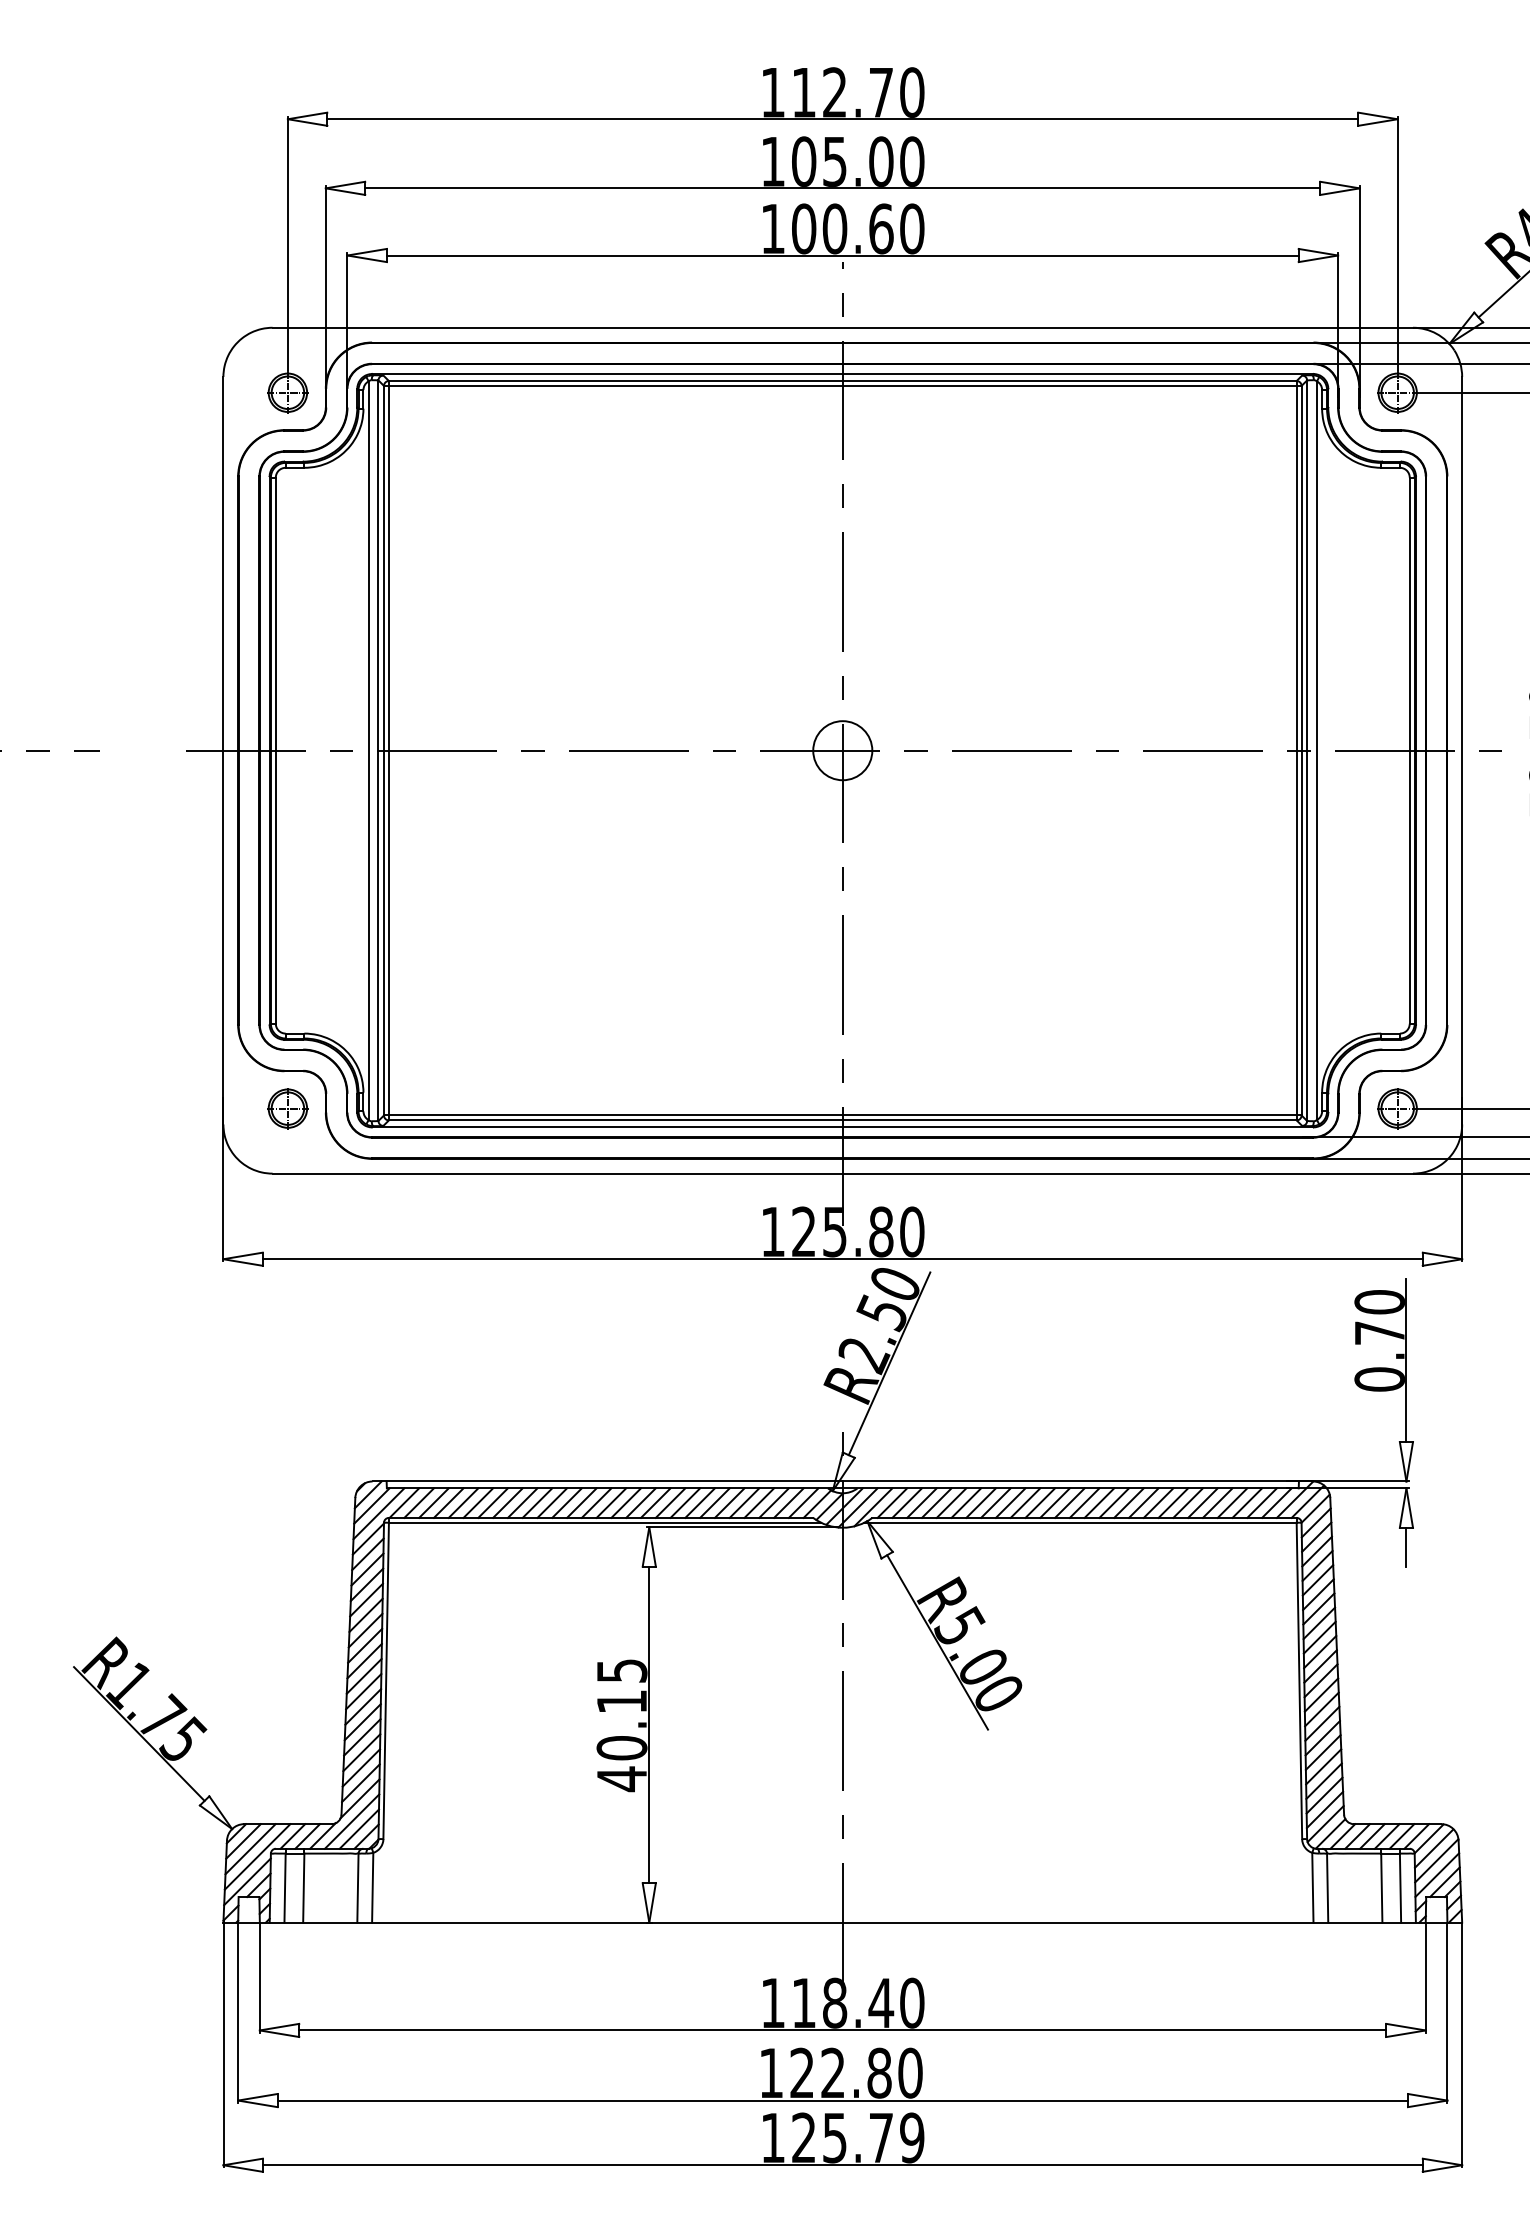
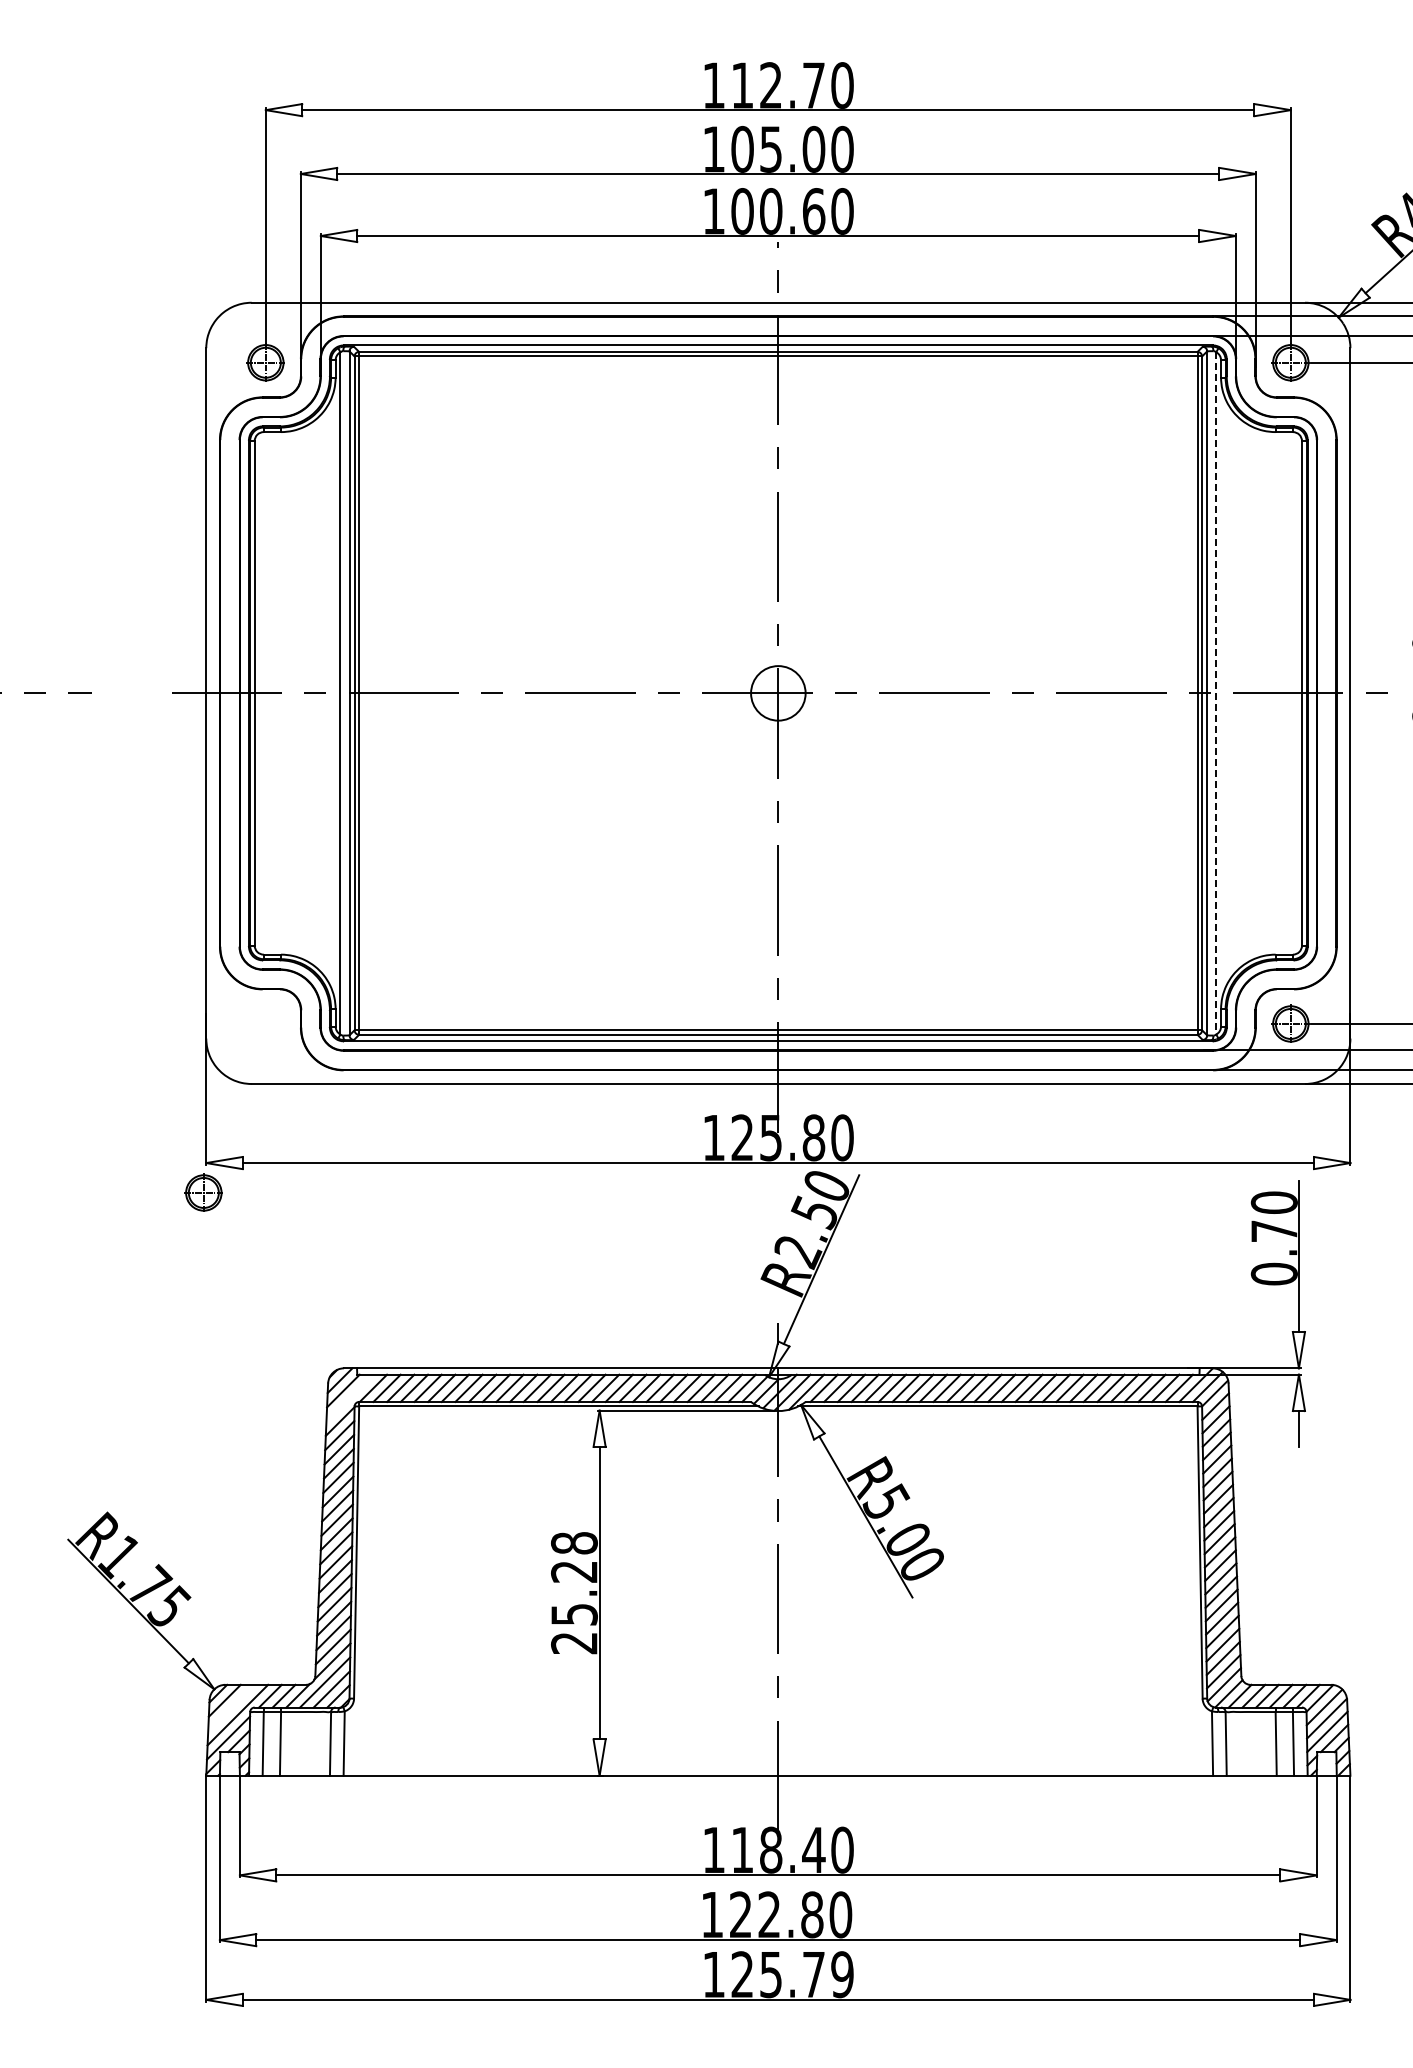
line: (1317, 750) -> (1216, 693), solid -> dashed
part: (287, 1108) -> (203, 1192), moved
line: (378, 1513) -> (349, 1397), removed
text: (622, 1725) -> (574, 1593), 40.15 -> 25.28
line: (250, 1848) -> (231, 1707), removed

